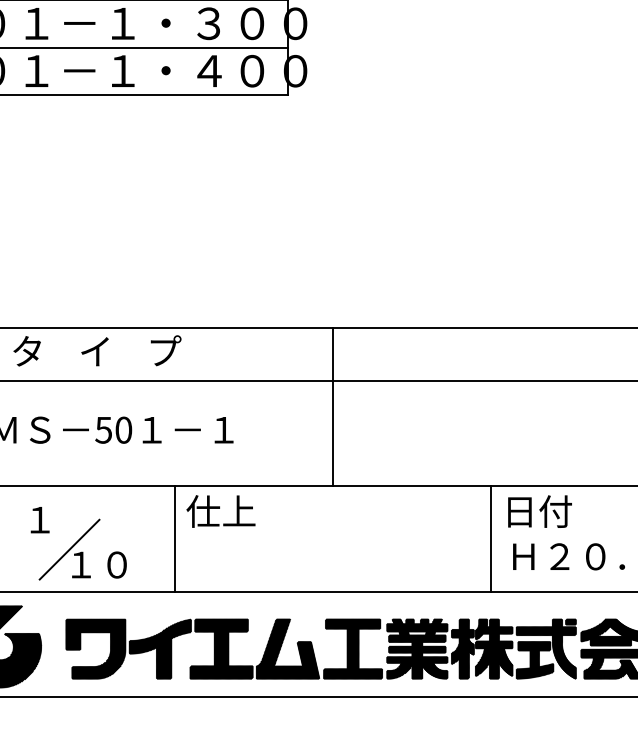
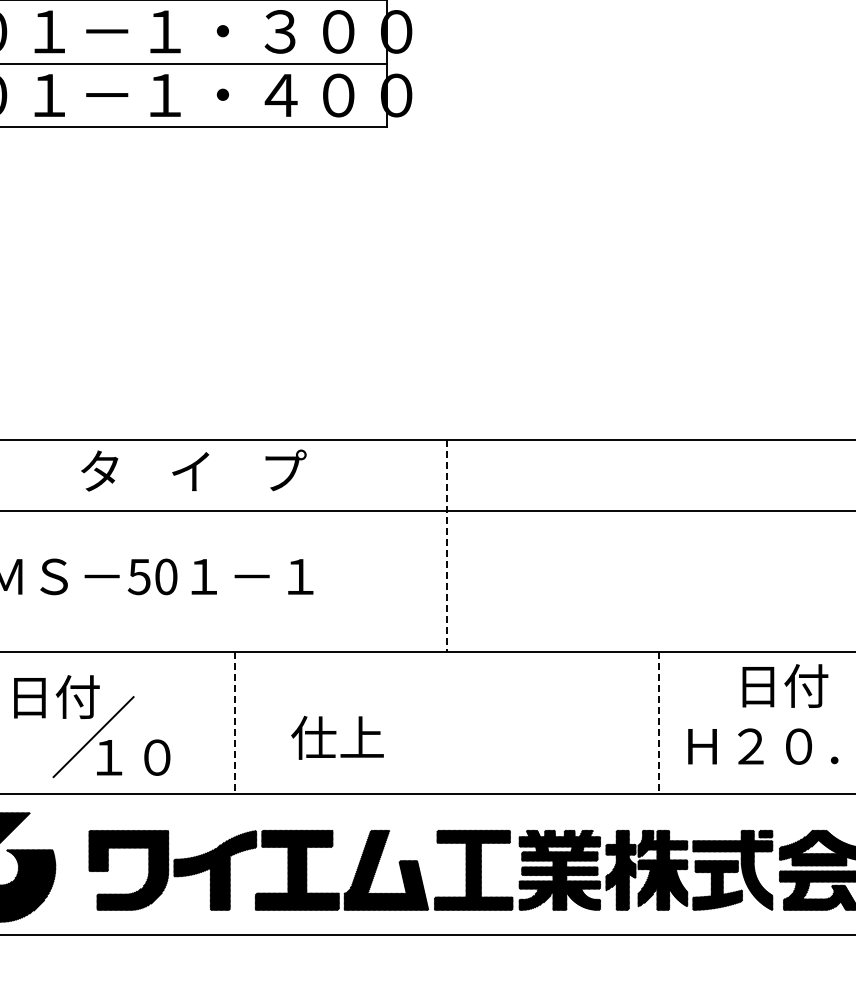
text: (97, 350) -> (193, 470), moved
line: (333, 407) -> (447, 546), solid -> dashed
text: (220, 511) -> (337, 737), moved
text: (540, 511) -> (785, 685), moved
text: (41, 520) -> (56, 697), １ -> 日付
line: (175, 538) -> (235, 722), solid -> dashed
line: (491, 538) -> (659, 722), solid -> dashed

